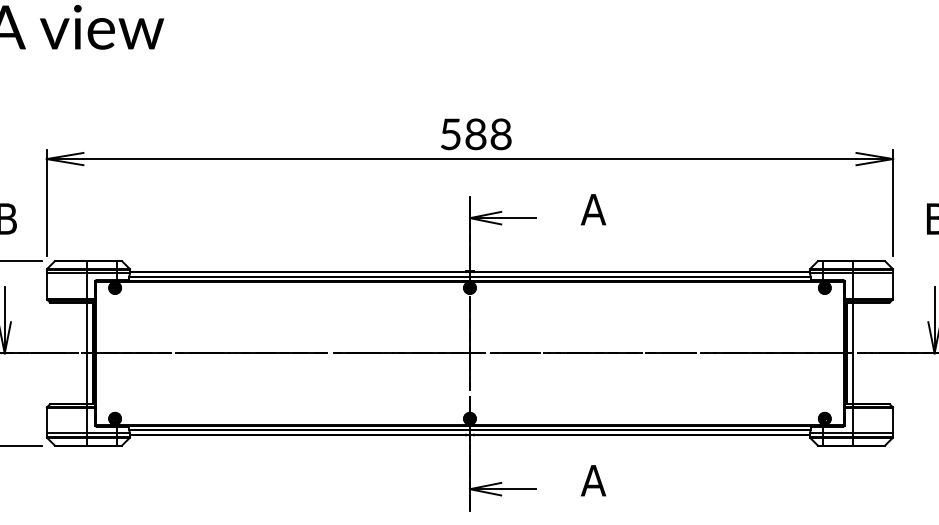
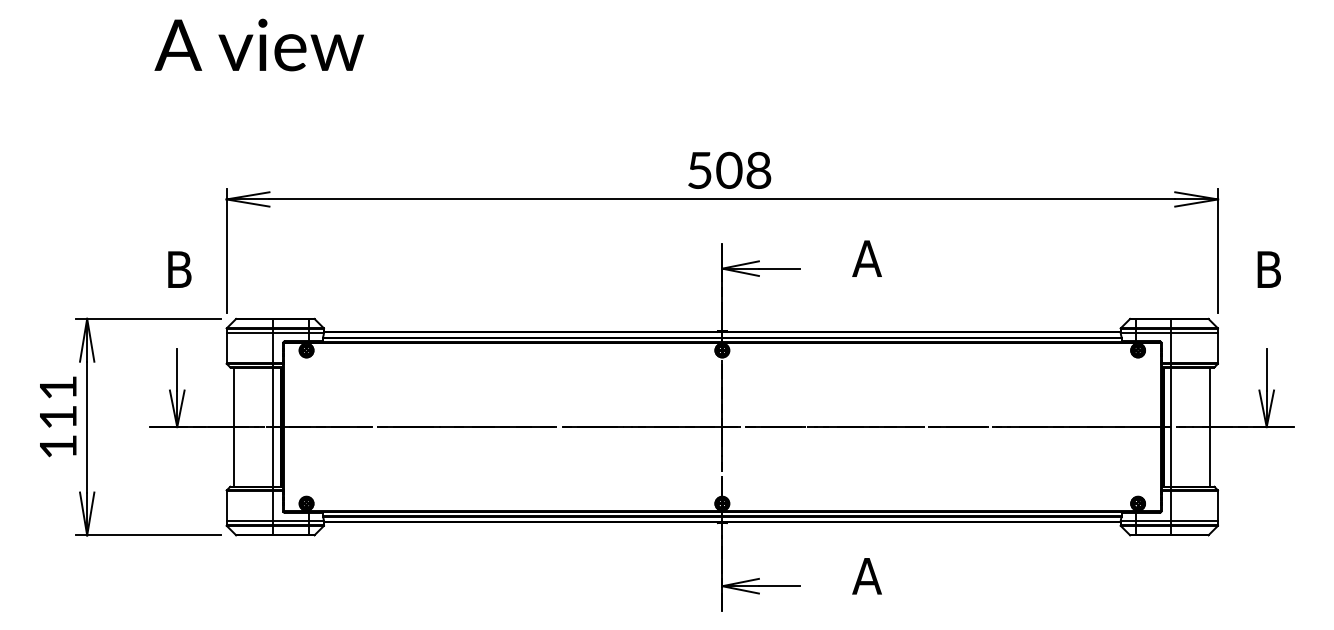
text: (476, 134) -> (729, 170), 588 -> 508
line: (53, 352) -> (234, 426), added
line: (886, 352) -> (1210, 426), added

